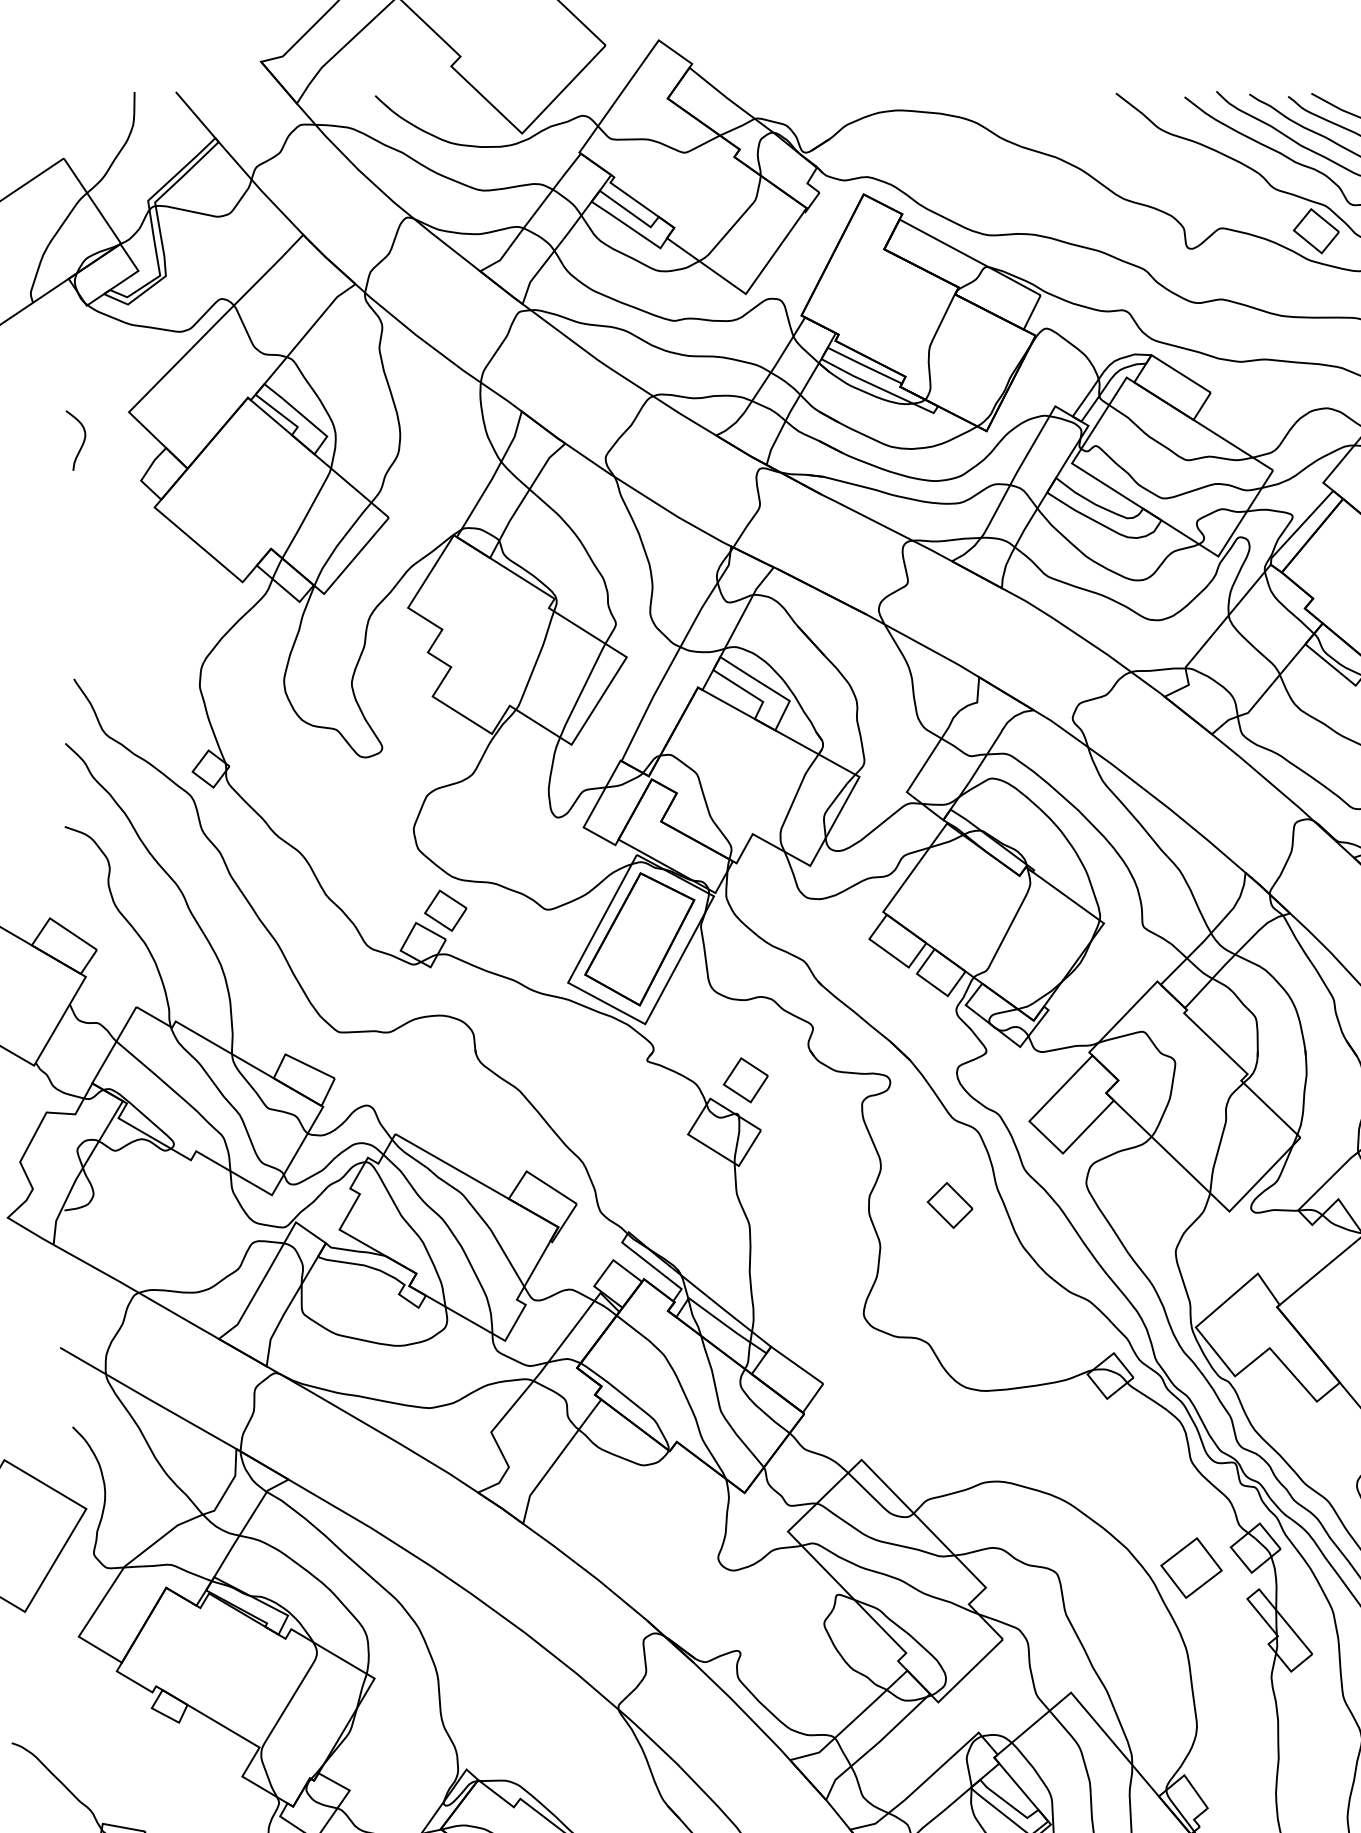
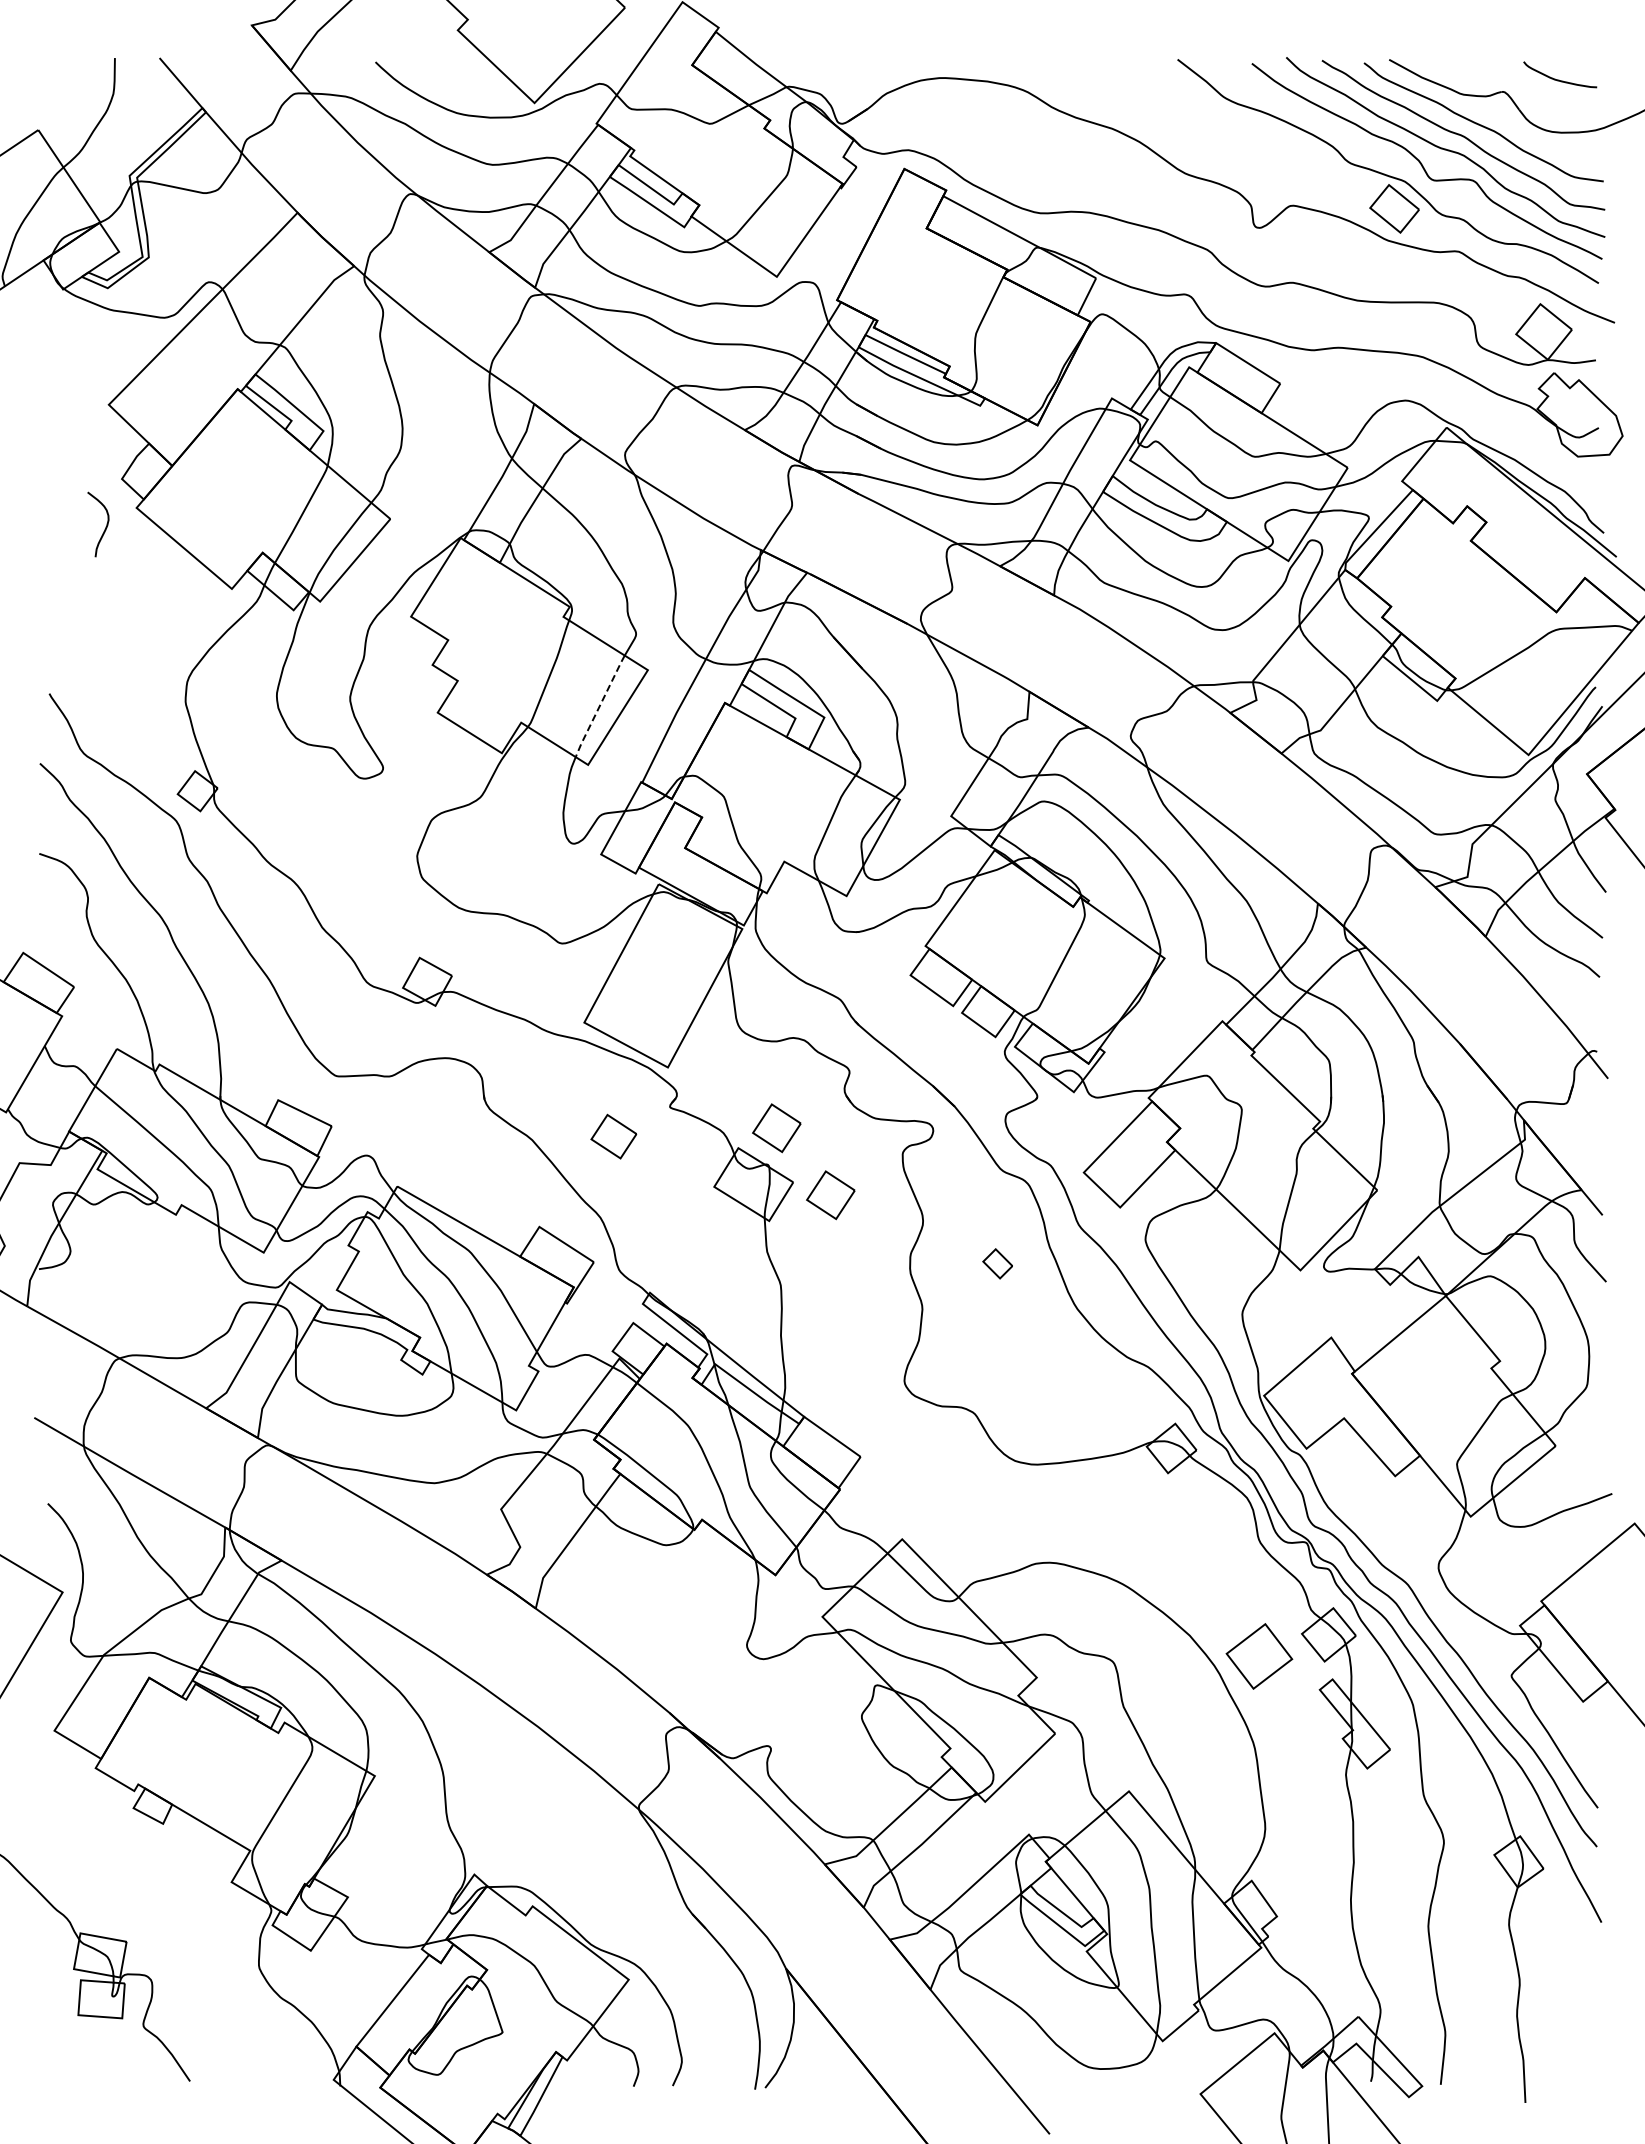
curve: (82, 442) -> (105, 526), moved
line: (582, 690) -> (599, 706), solid -> dashed
part: (445, 910) -> (613, 1136), moved
part: (639, 939) -> (661, 975), removed
part: (795, 1142) -> (830, 1195), added
part: (949, 1205) -> (997, 1263), size x0.6

